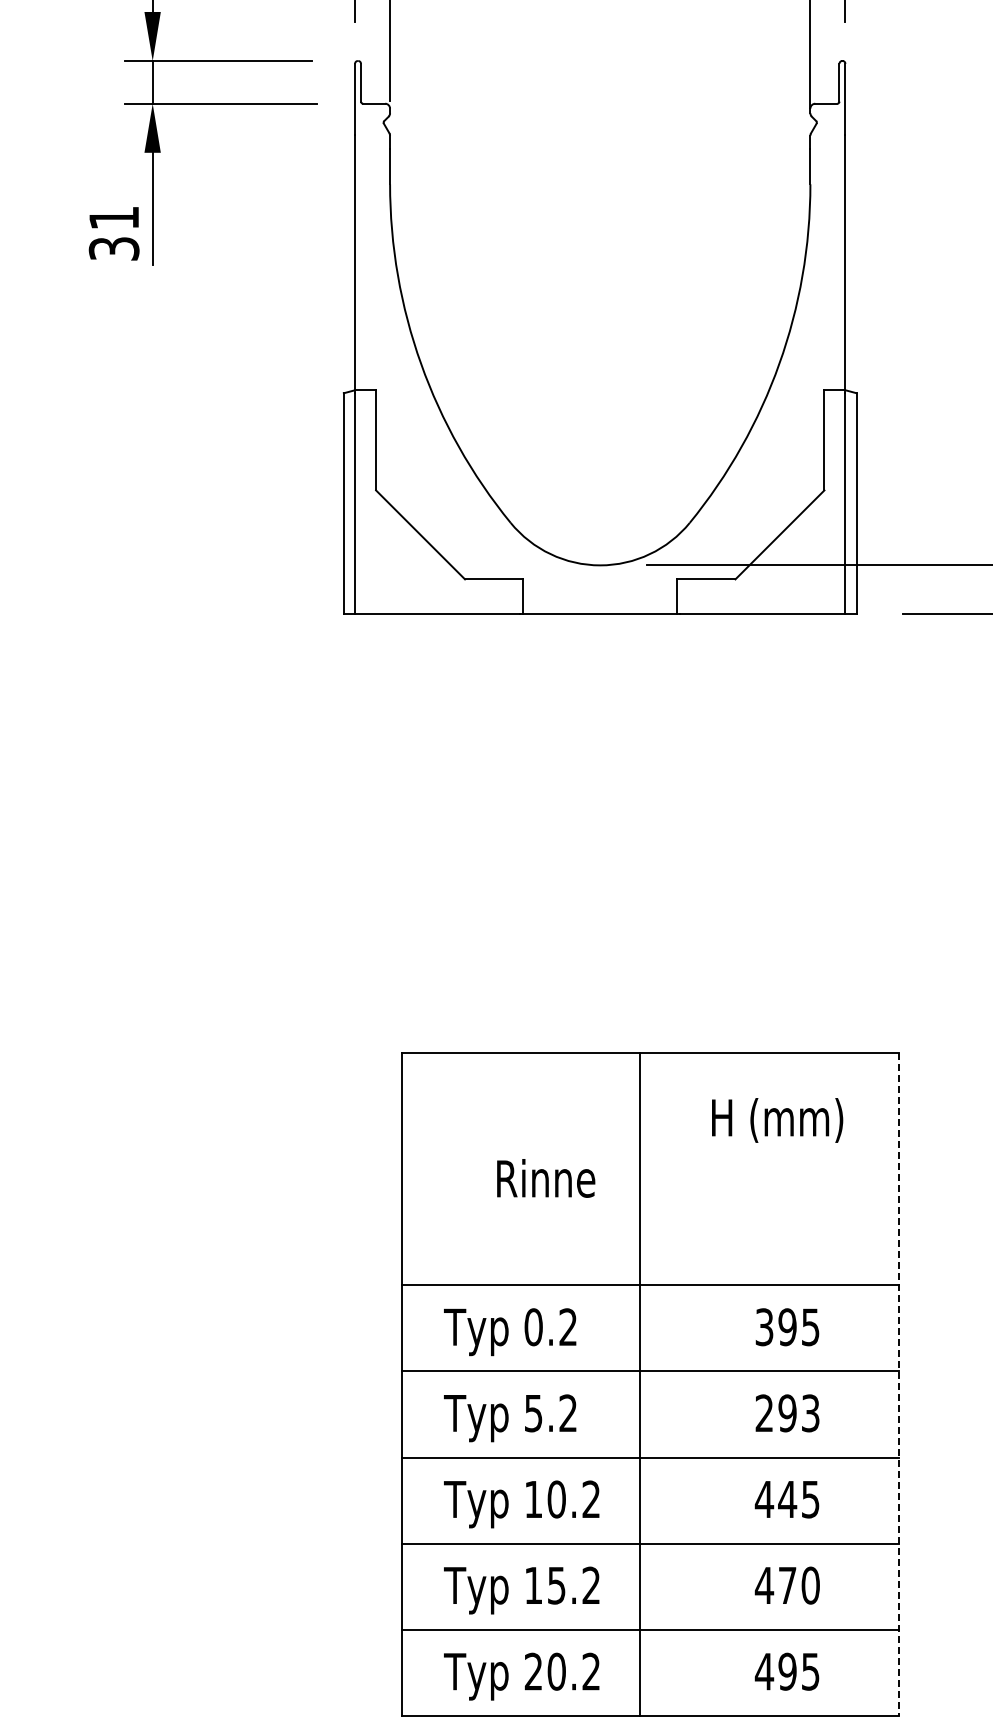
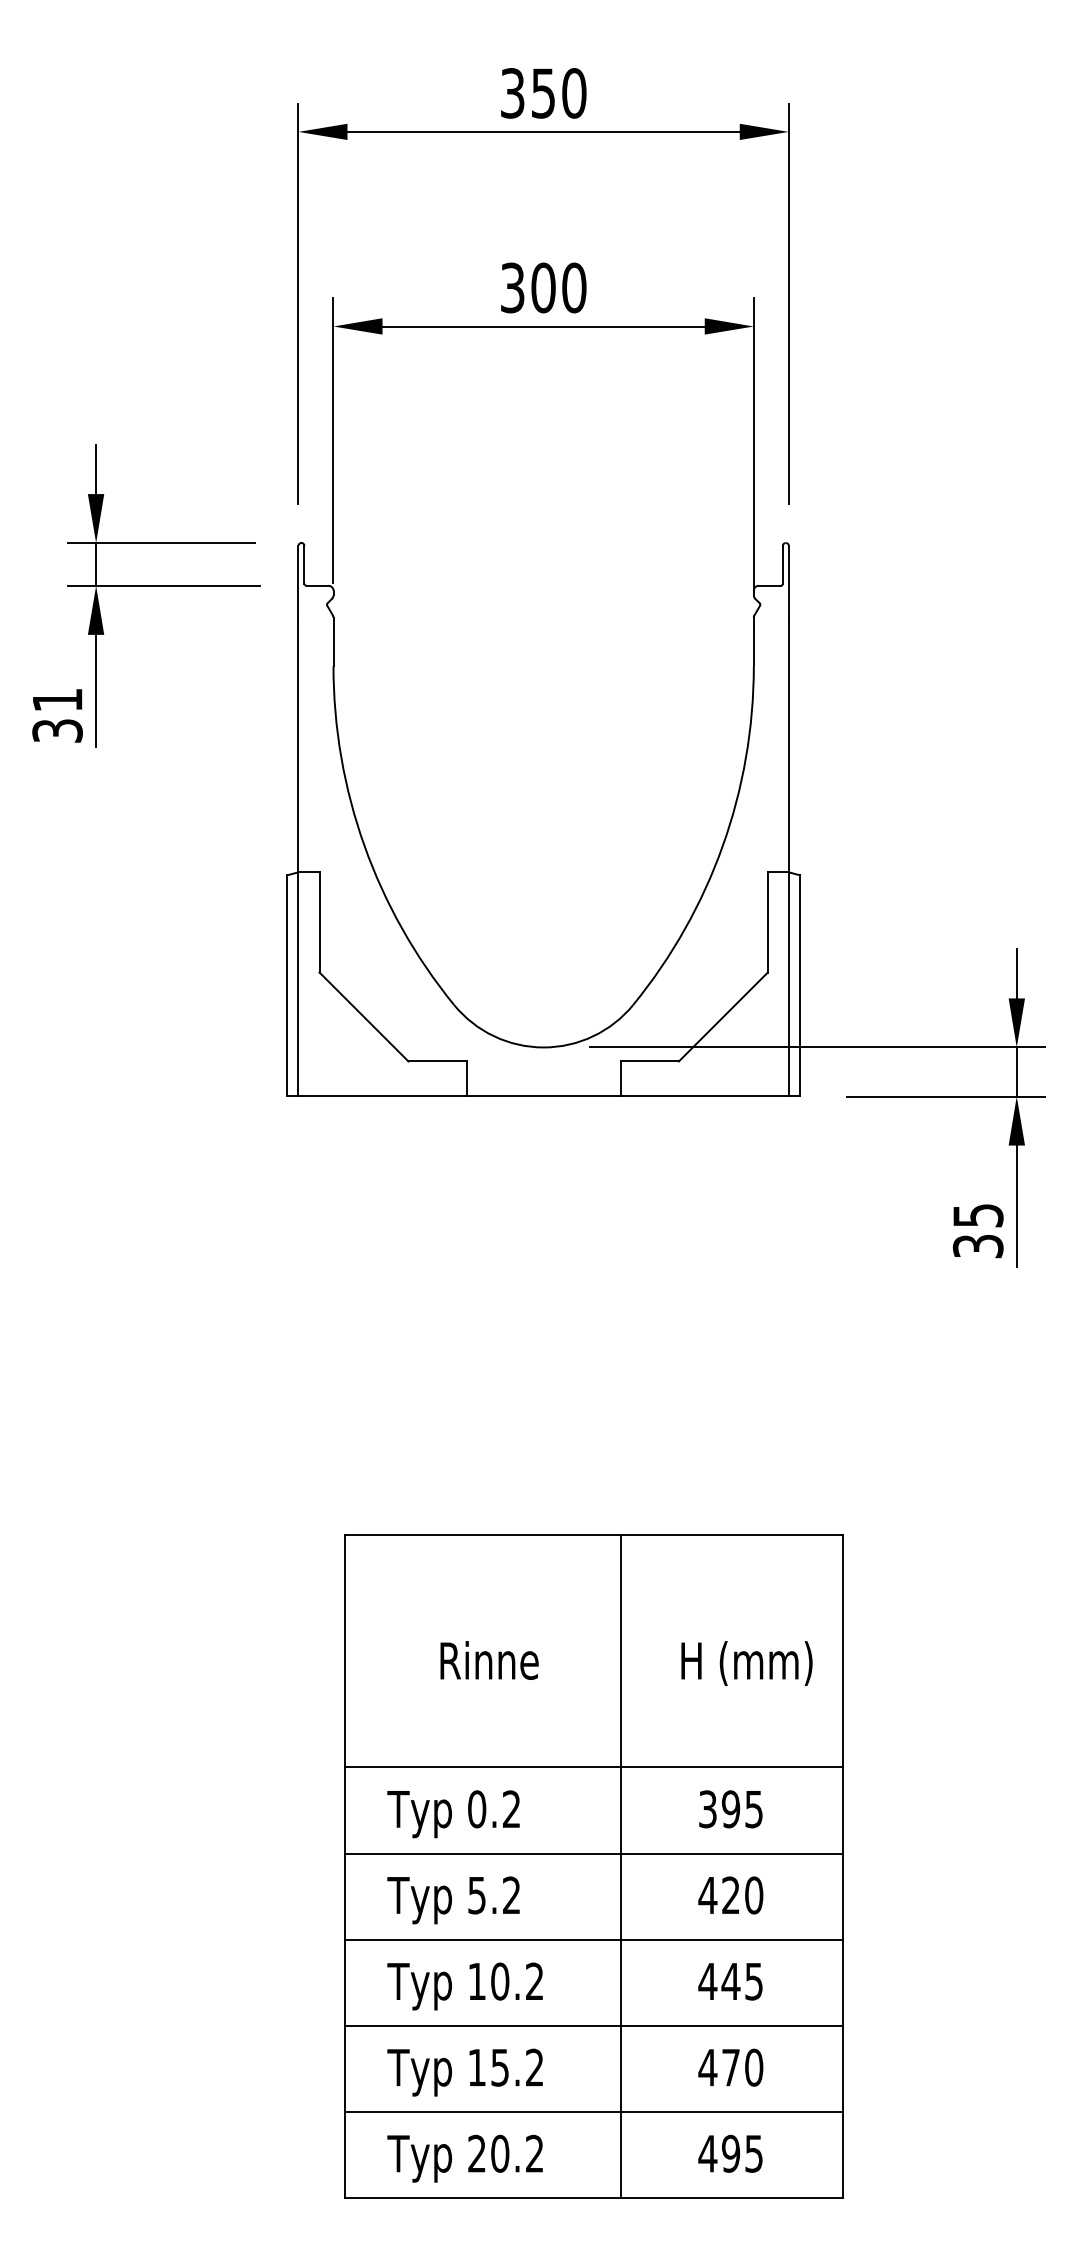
text: (777, 1120) -> (746, 1663), moved
line: (640, 1384) -> (620, 1866), moved
line: (899, 1385) -> (842, 1867), dashed -> solid
text: (787, 1413) -> (730, 1895), 293 -> 420

